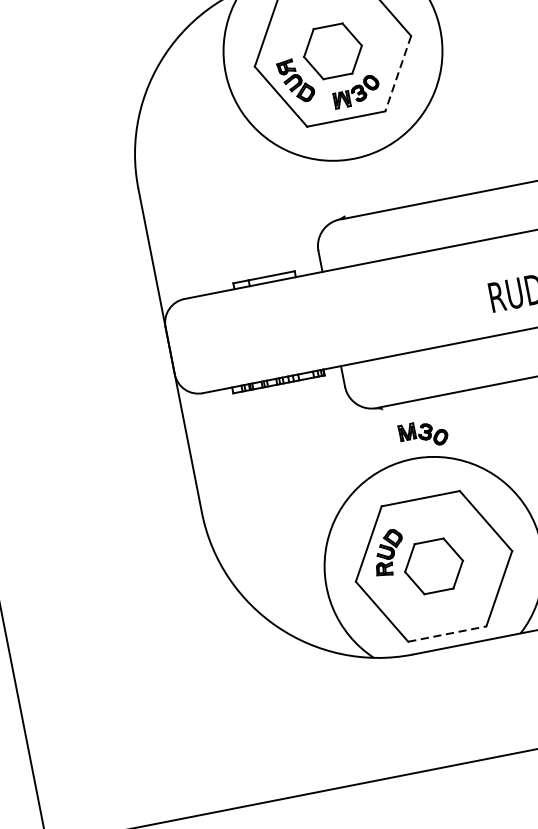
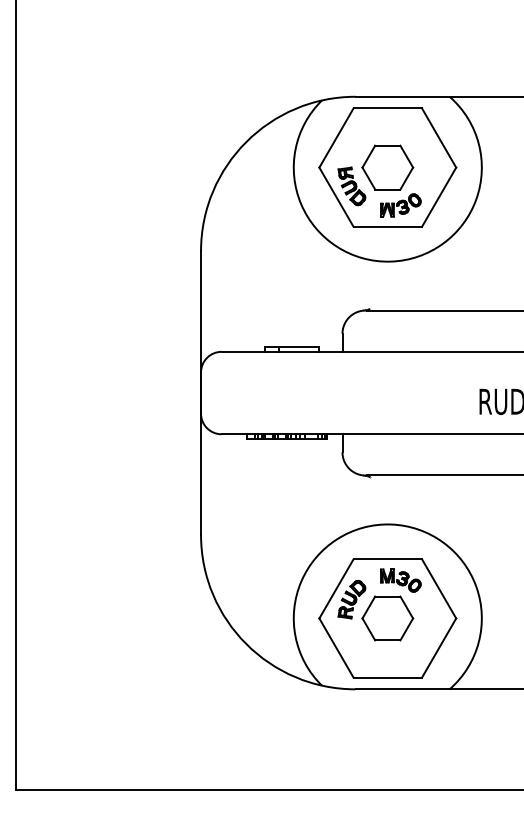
line: (397, 74) -> (438, 197), dashed -> solid
part: (423, 434) -> (400, 580), moved
line: (448, 633) -> (388, 677), dashed -> solid

